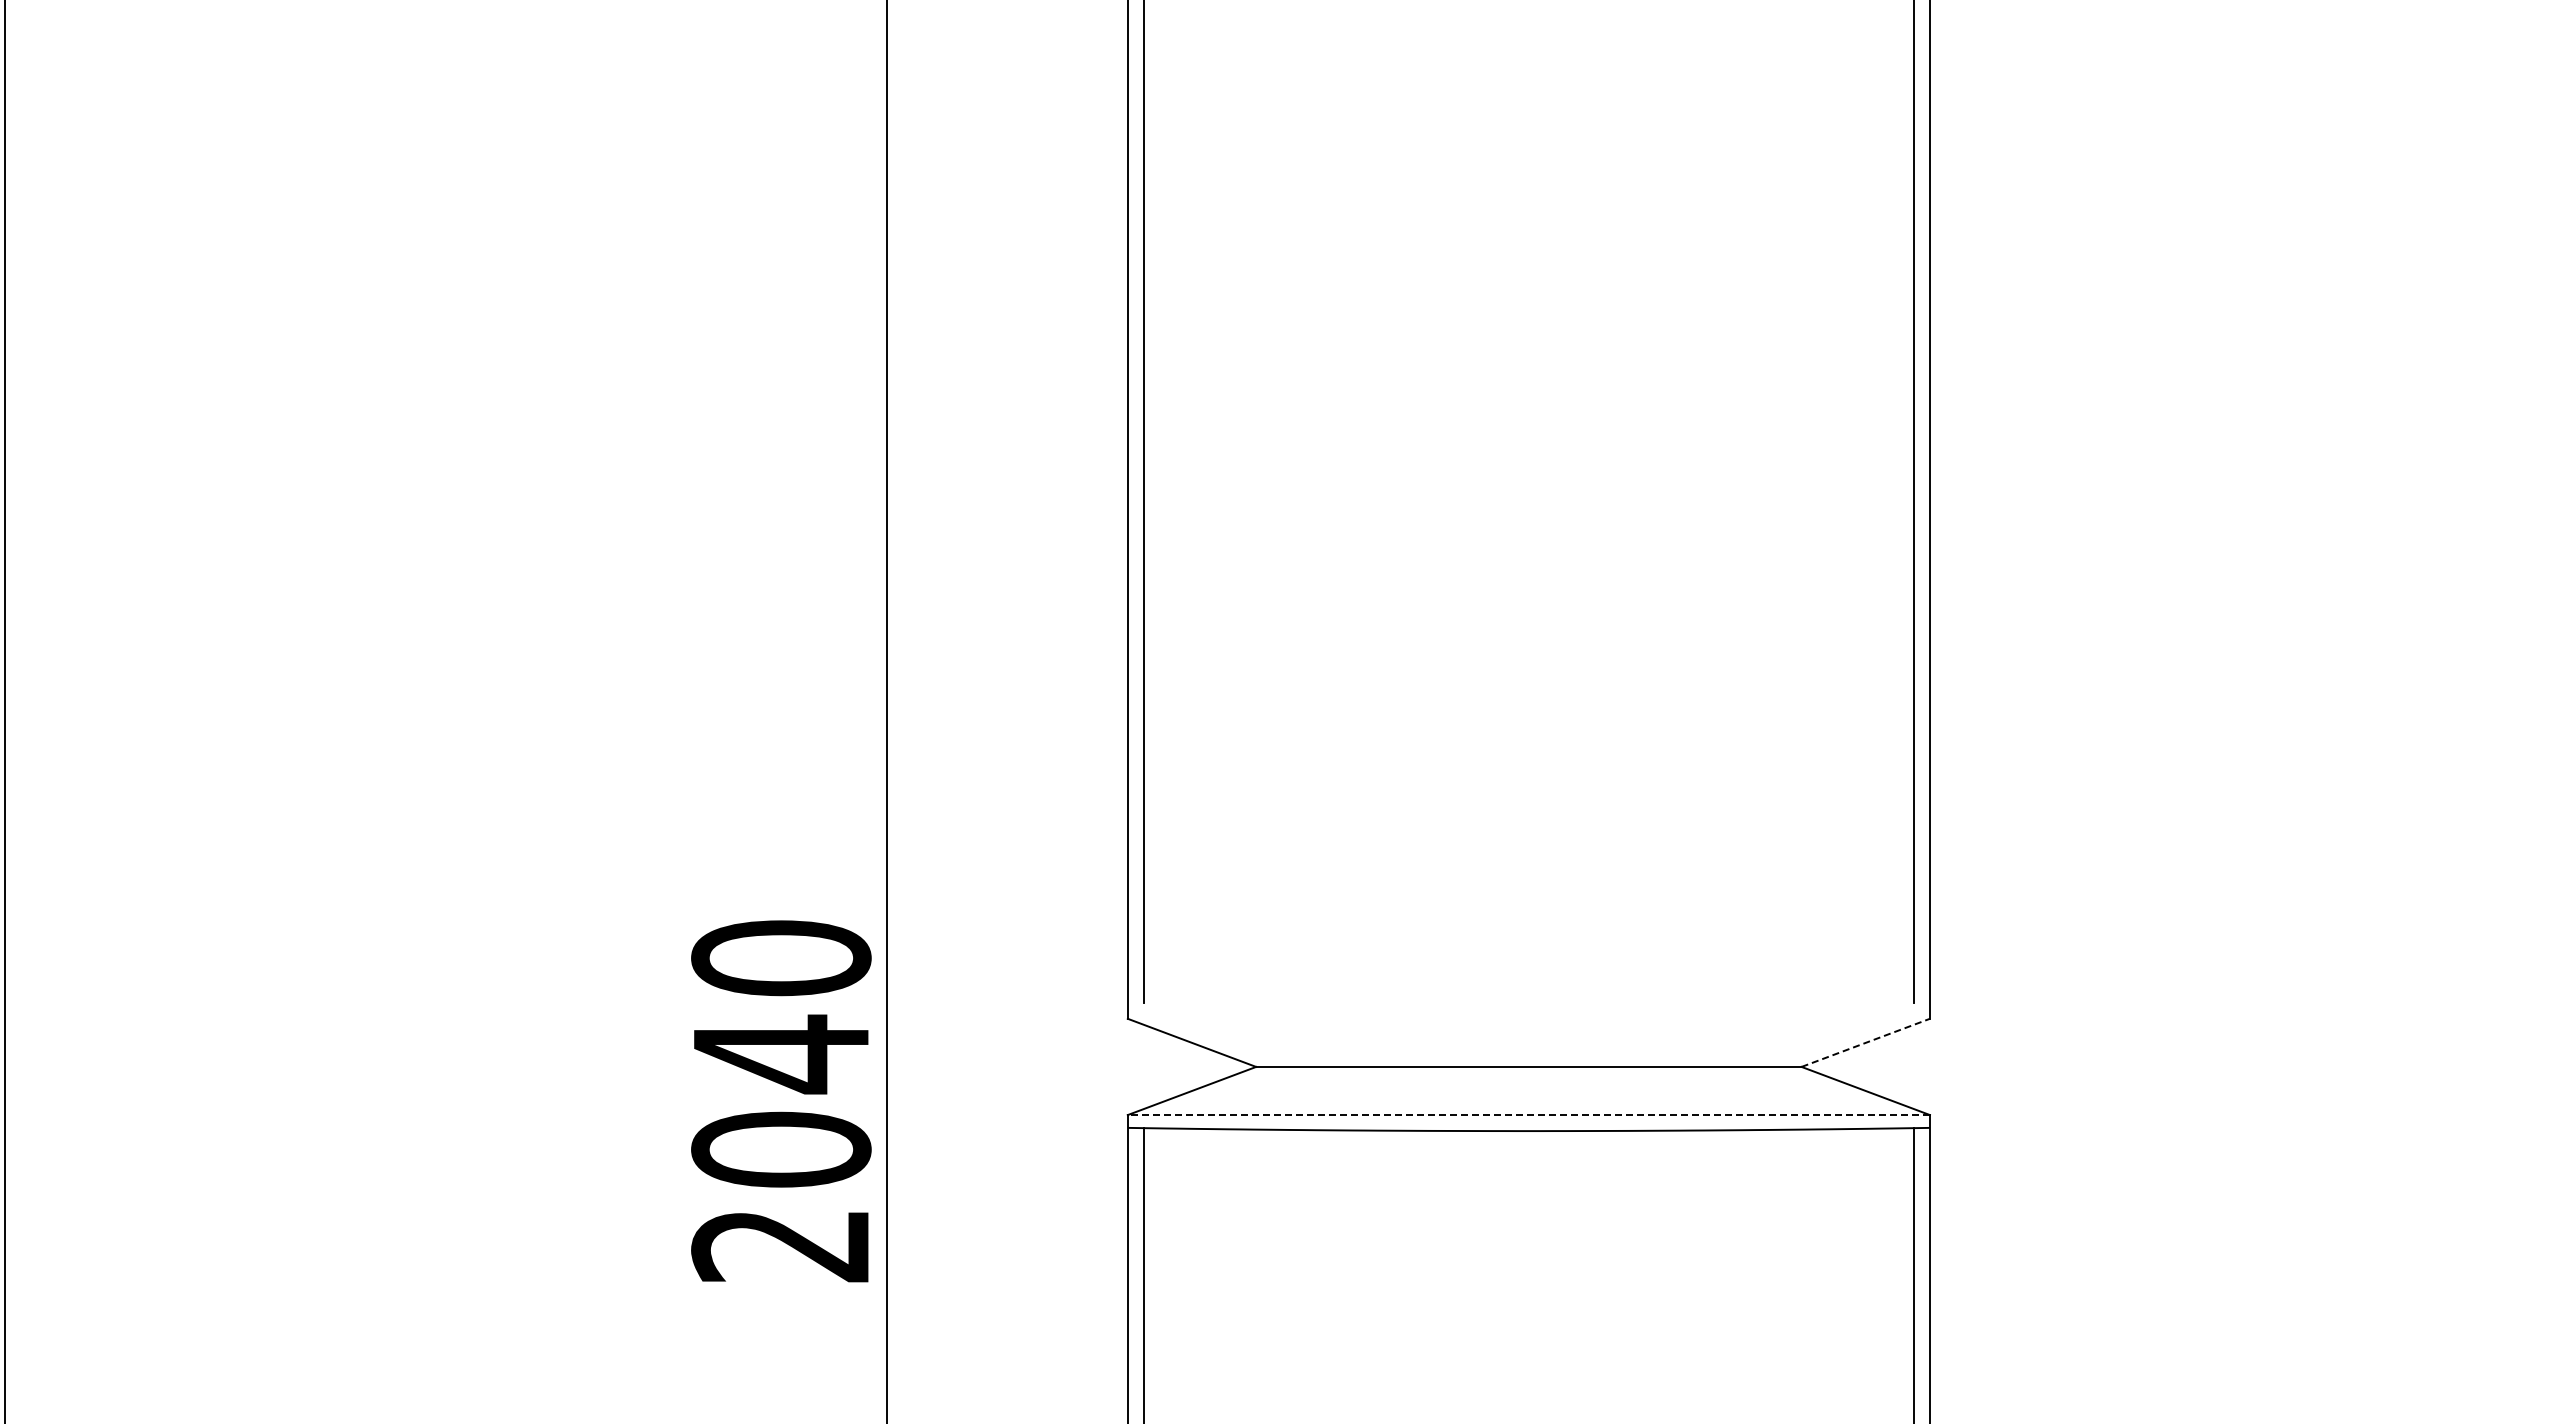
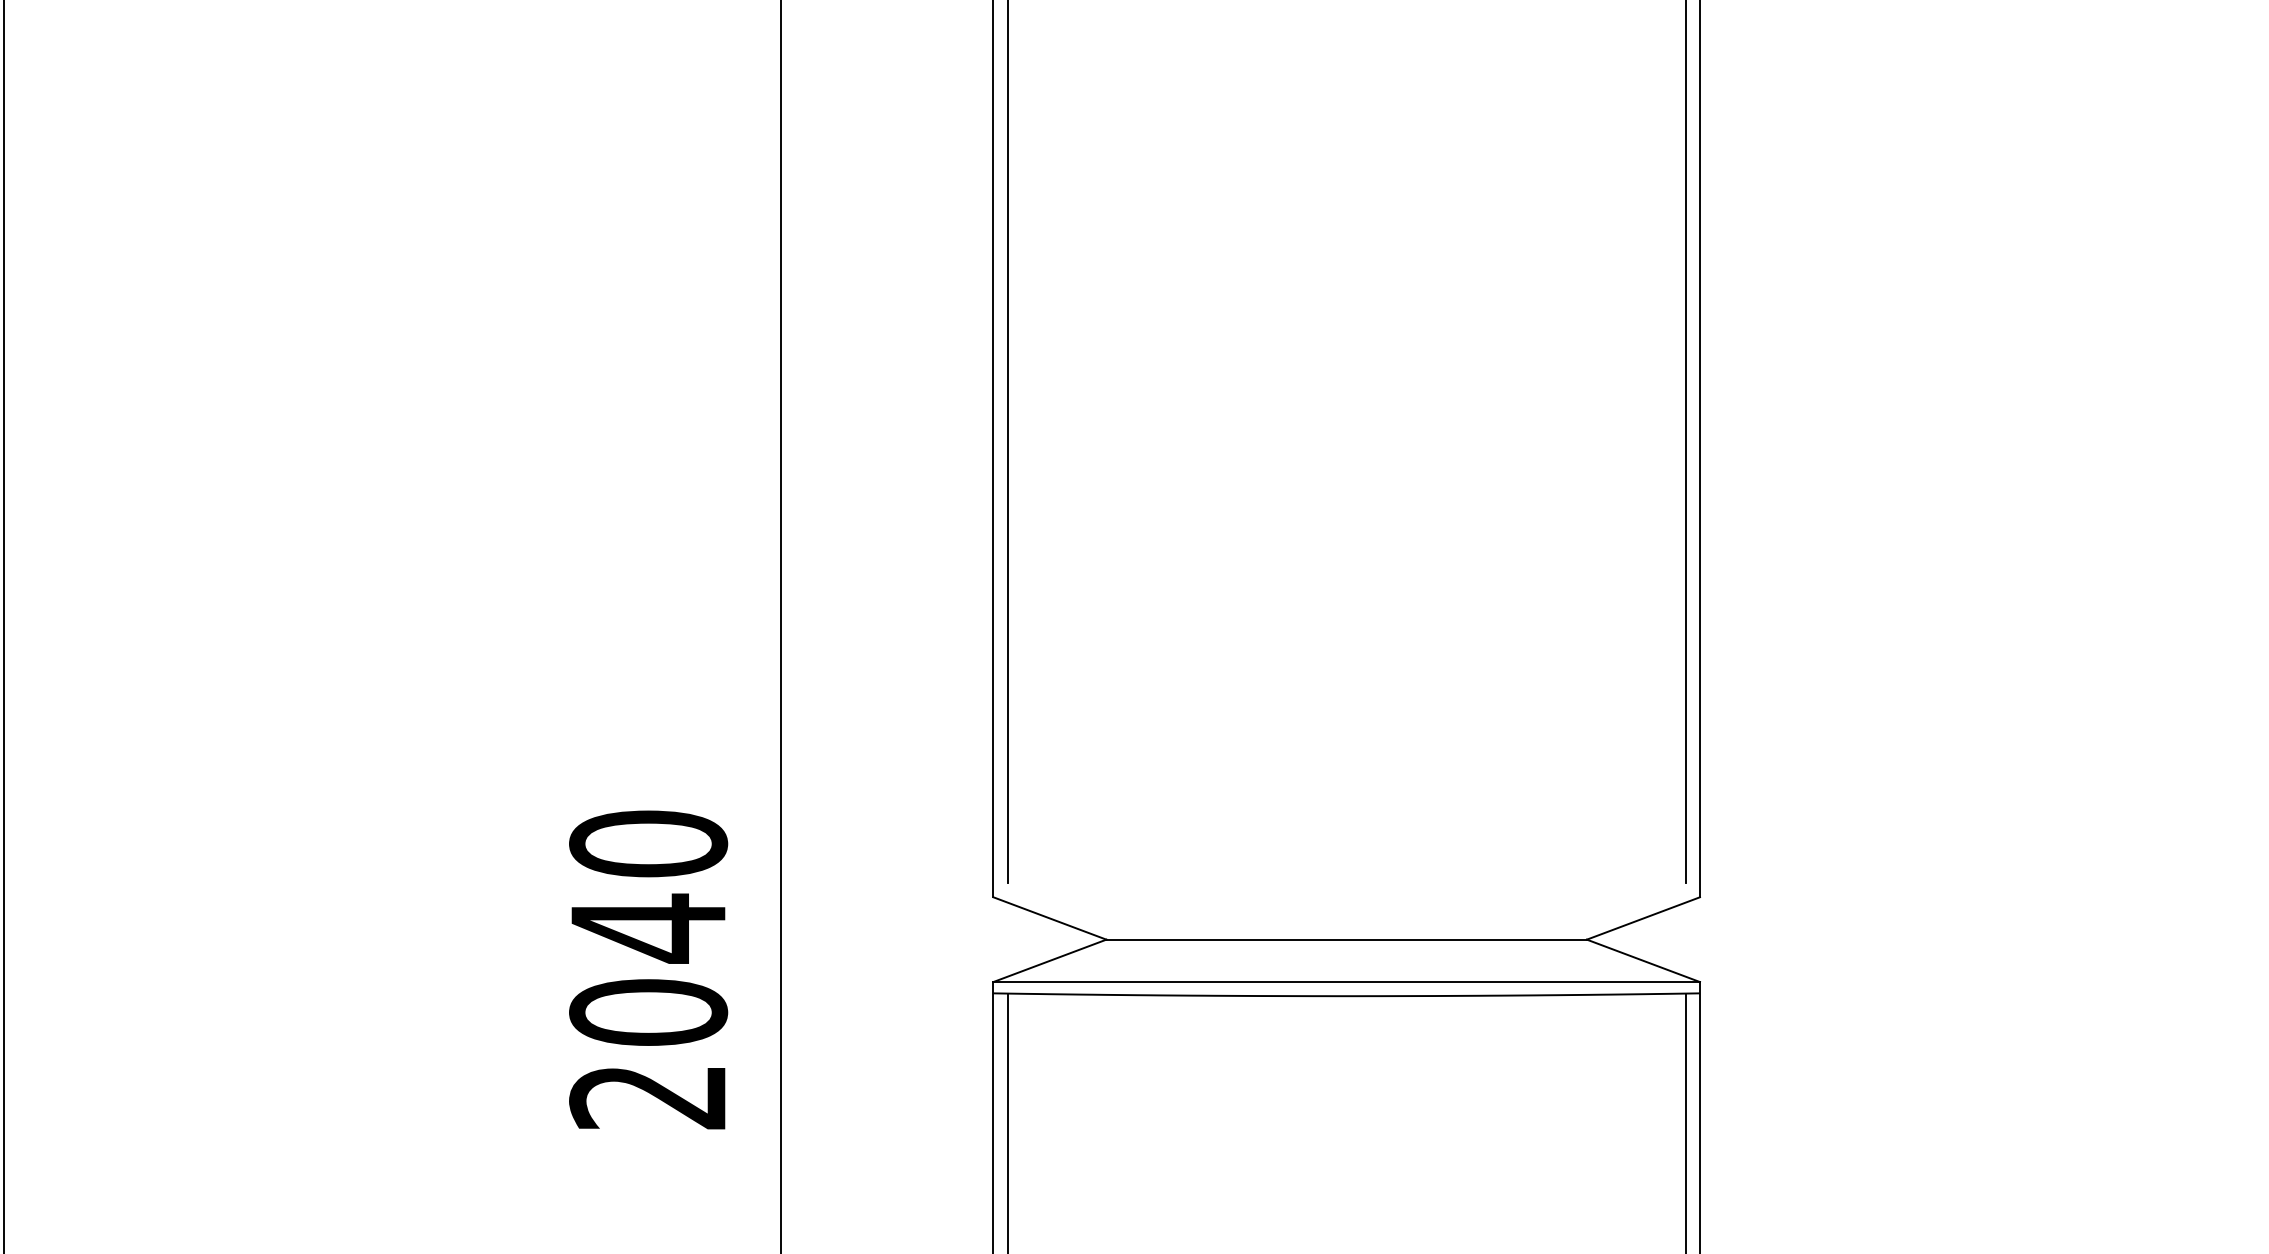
line: (1865, 1042) -> (1643, 918), dashed -> solid
text: (781, 1101) -> (648, 970), moved
line: (1528, 1115) -> (1346, 982), dashed -> solid

